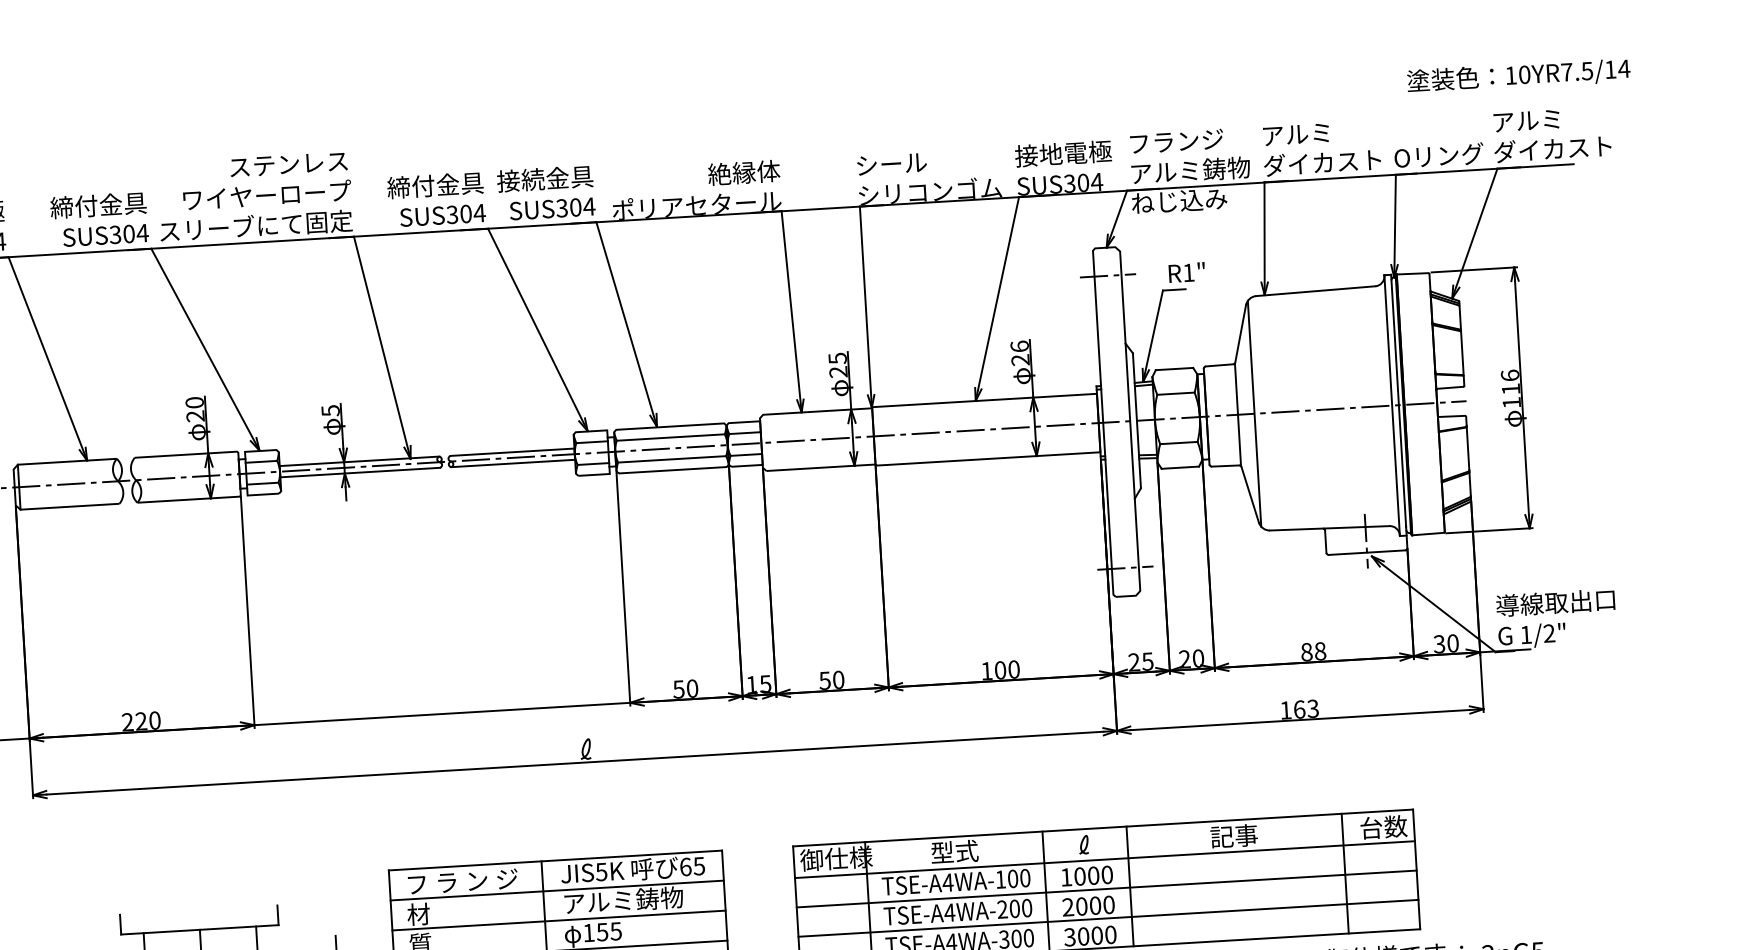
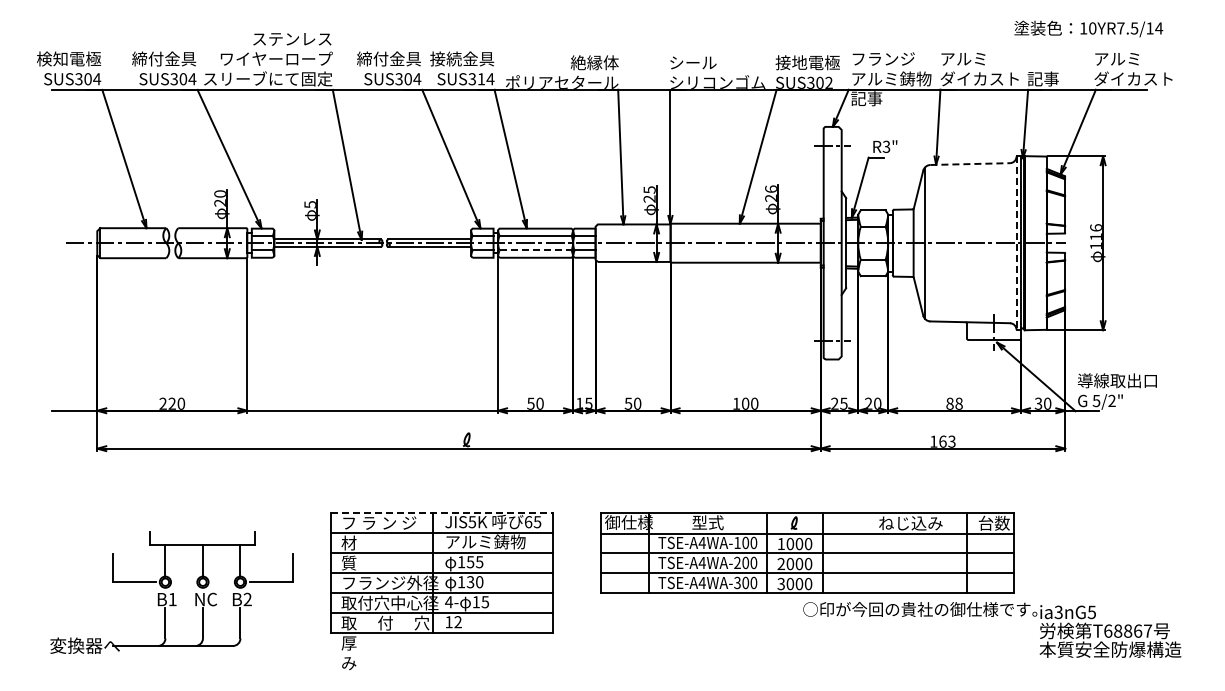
text: (1518, 75) -> (1088, 28), moved
text: (1438, 155) -> (1057, 78), Oリング -> 記事
text: (1097, 181) -> (829, 82), SUS304 -> SUS302
text: (1178, 200) -> (882, 98), ねじ込み -> 記事
text: (575, 207) -> (481, 79), SUS304 -> SUS314
text: (1188, 272) -> (886, 146), R1" -> R3"
line: (1316, 291) -> (970, 164), solid -> dashed
line: (1392, 406) -> (1016, 243), solid -> dashed
line: (673, 459) -> (536, 250), solid -> dashed
text: (1526, 635) -> (1096, 401), 1/2" -> 5/2"
text: (1258, 833) -> (910, 522), 記事 -> ねじ込み
line: (555, 860) -> (442, 512), solid -> dashed

